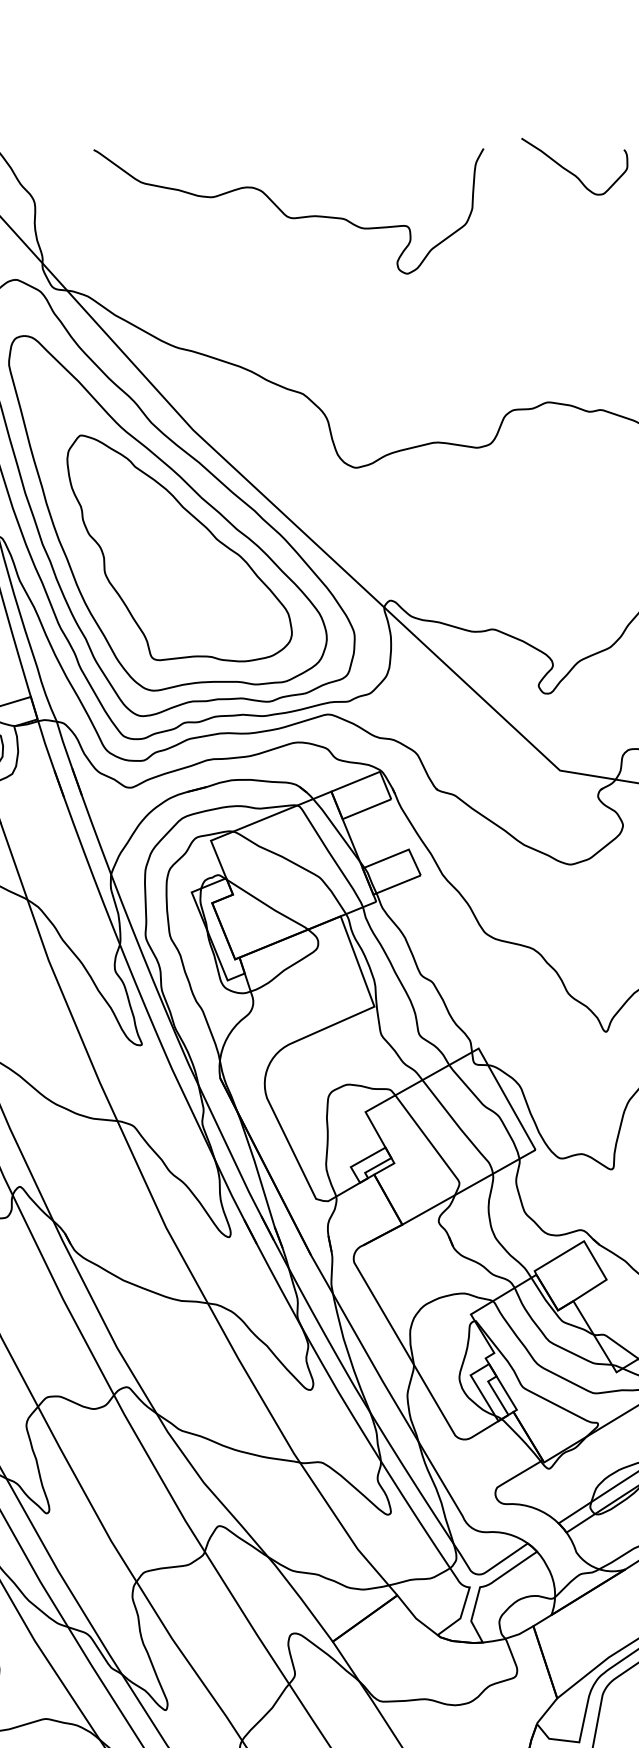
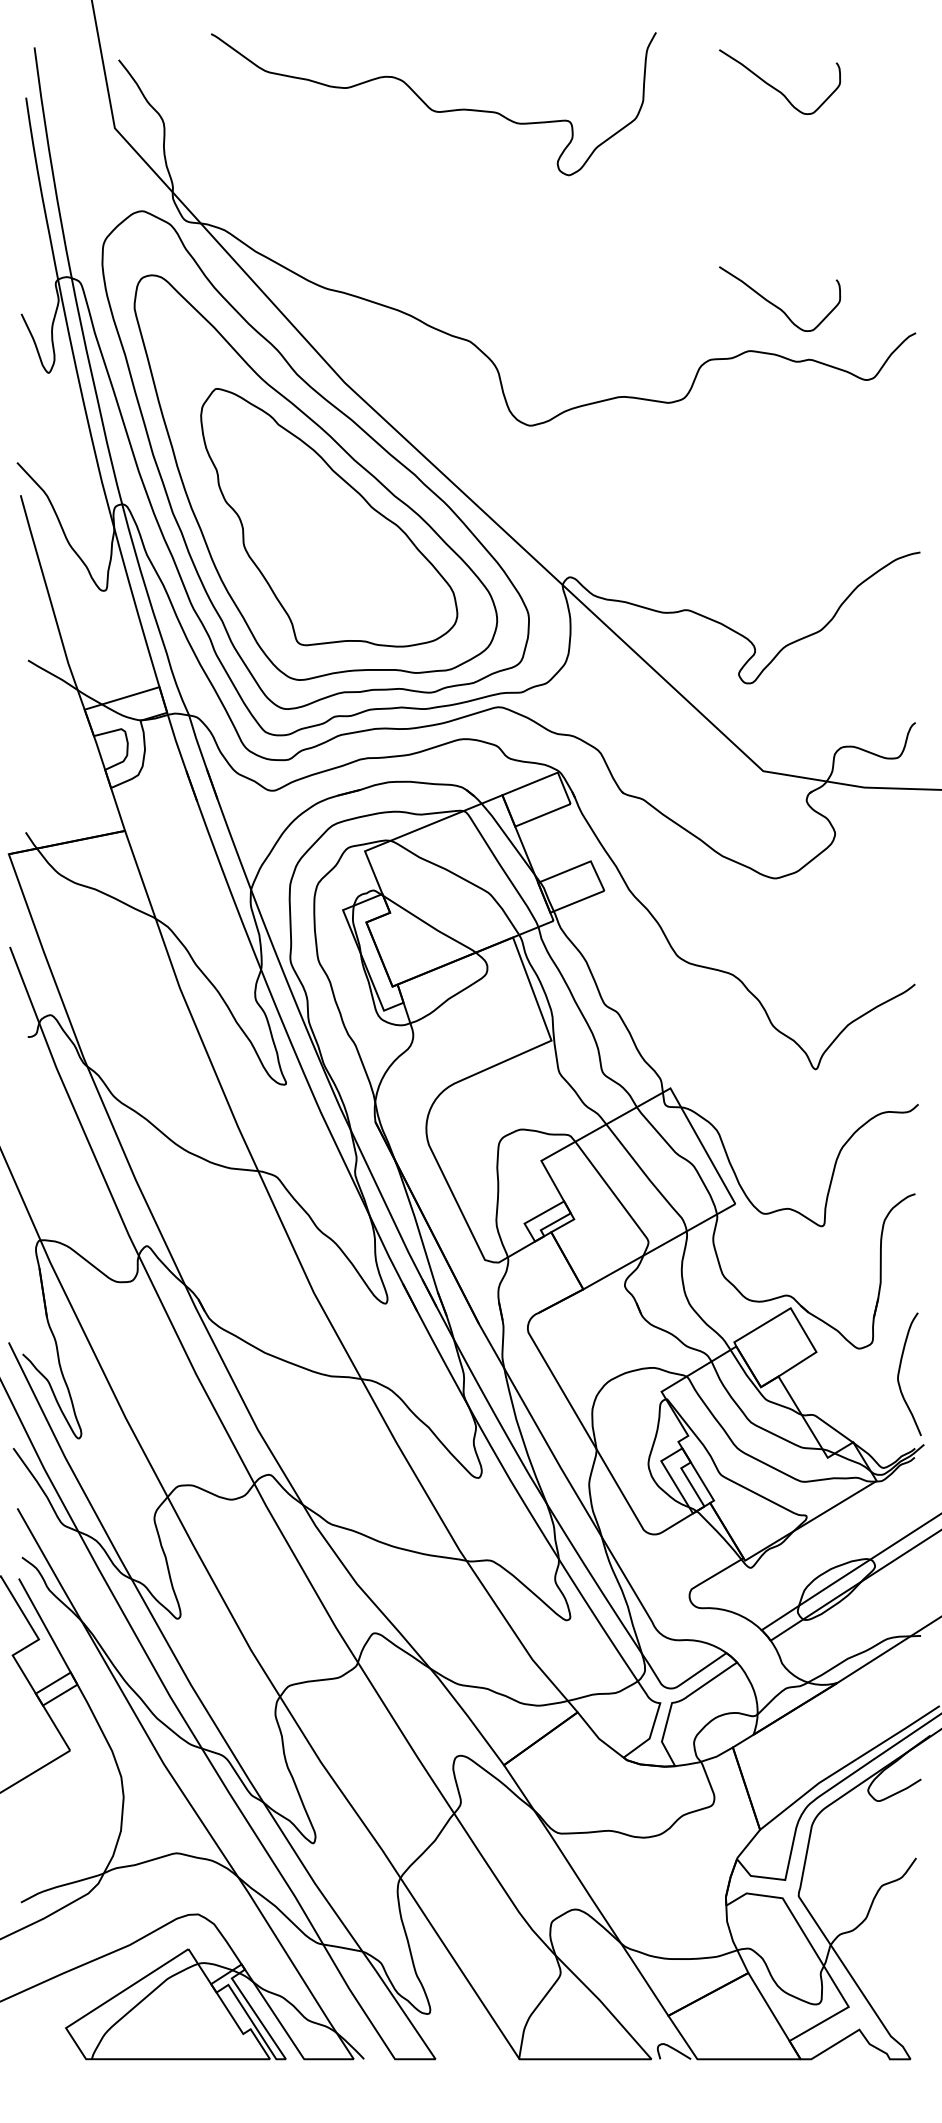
curve: (285, 214) -> (430, 107), moved
curve: (571, 362) -> (776, 305), added

